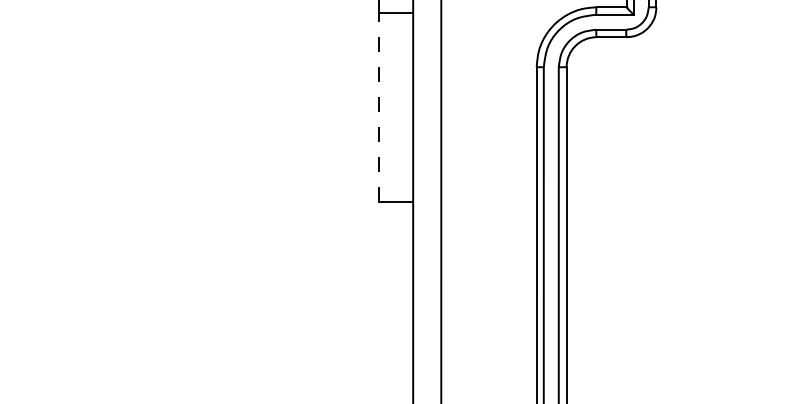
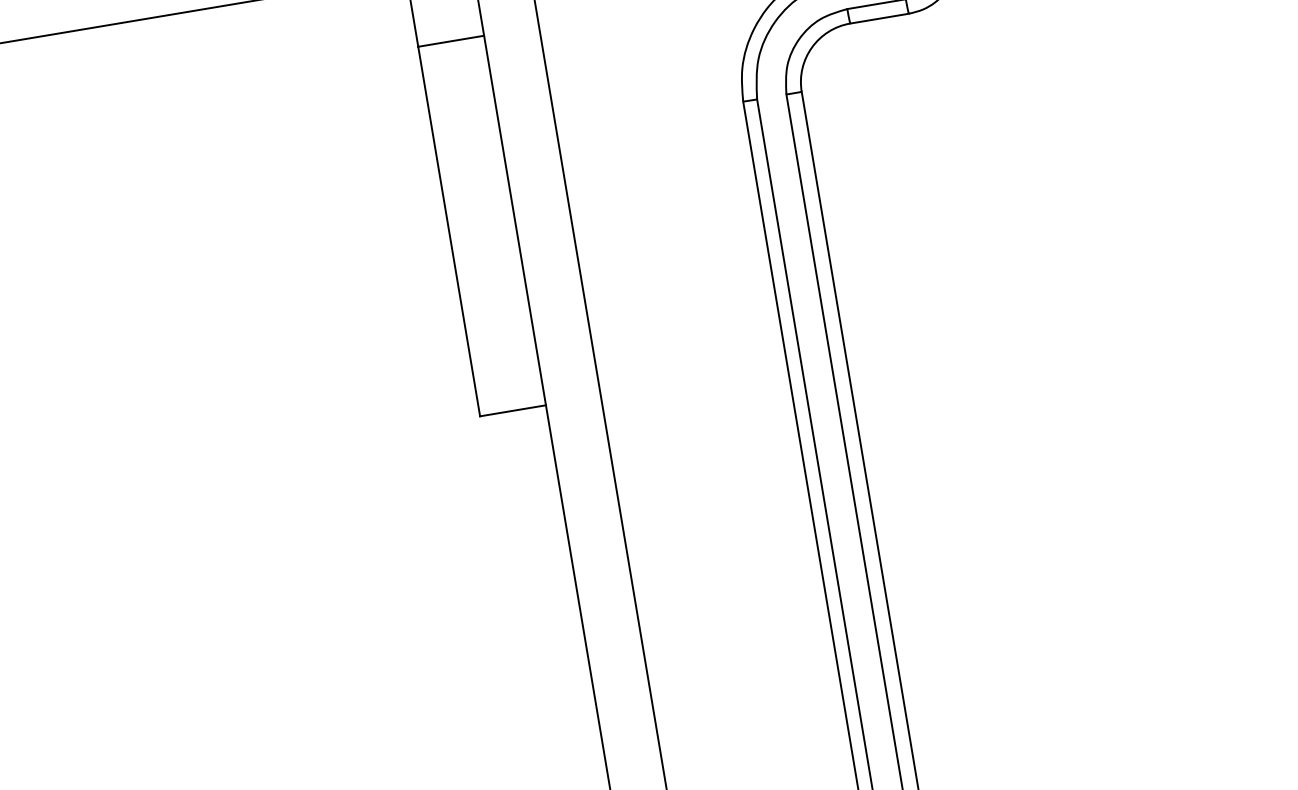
line: (379, 107) -> (449, 231), dashed -> solid

